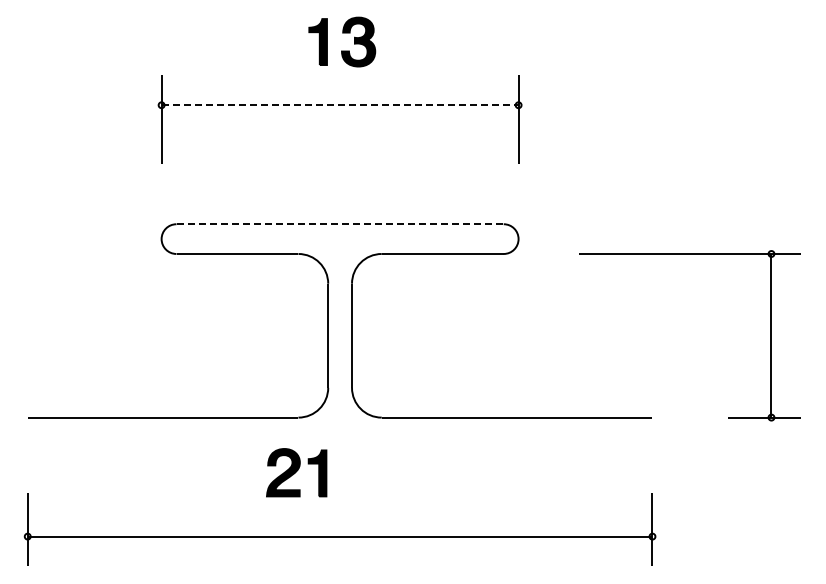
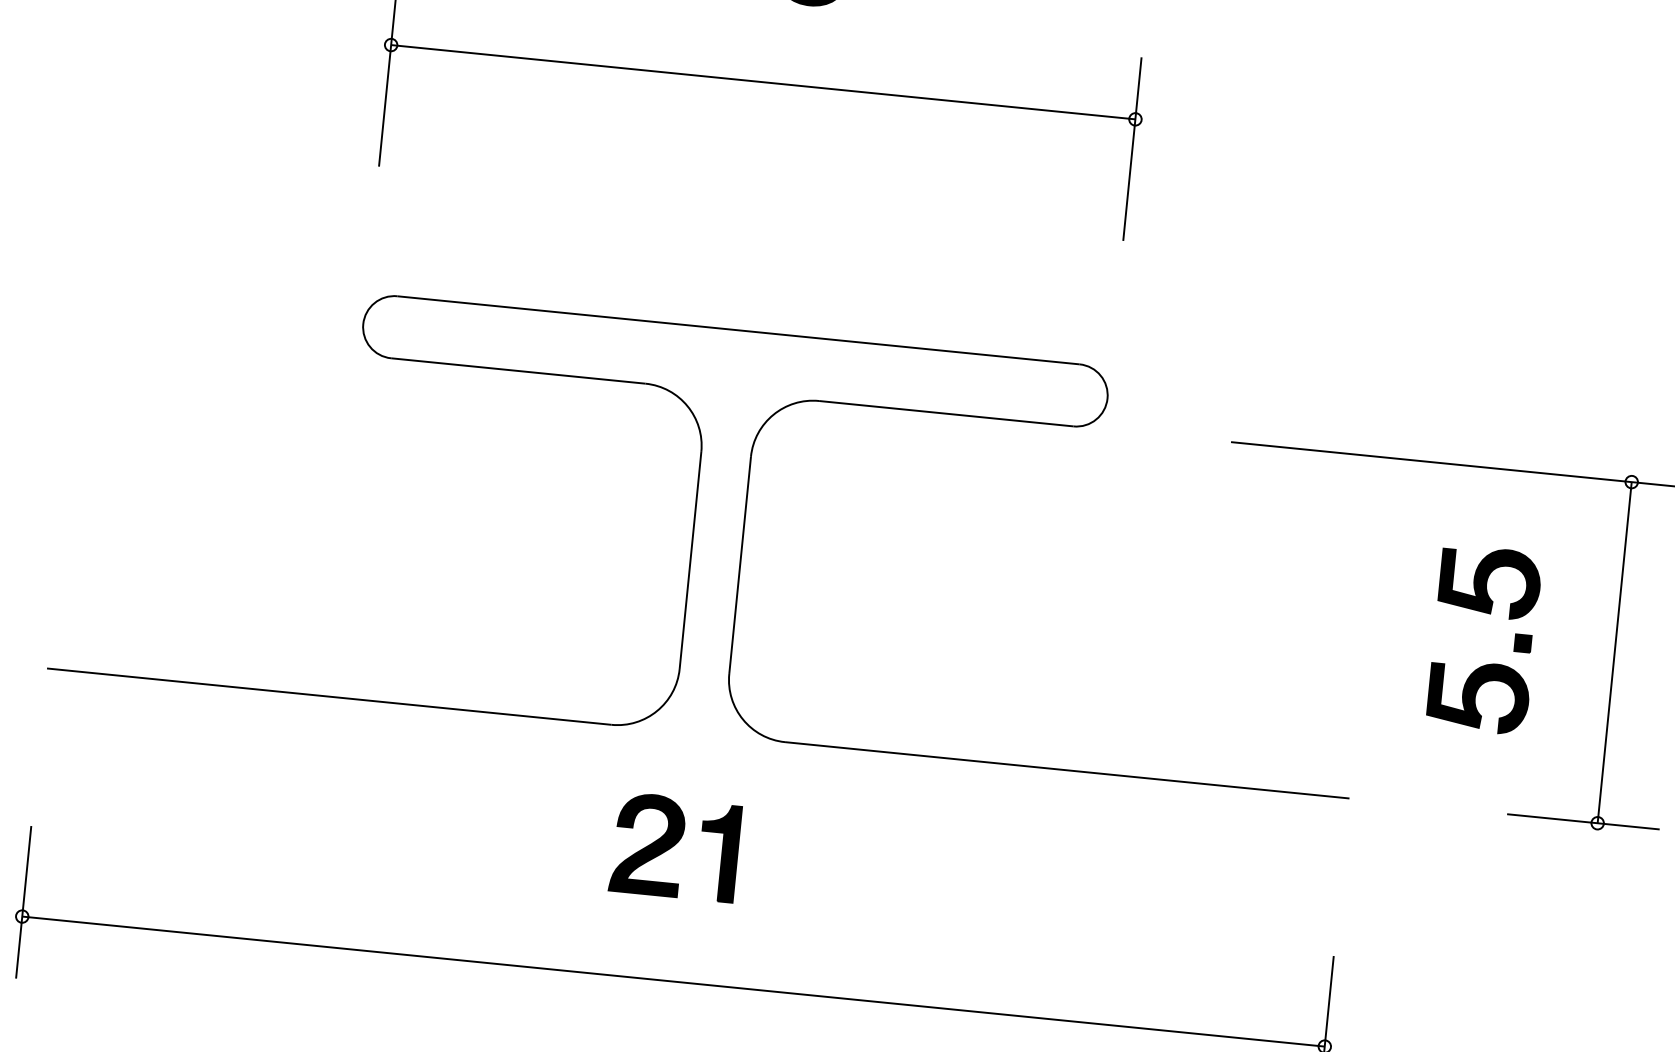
line: (340, 105) -> (764, 82), dashed -> solid
line: (340, 224) -> (739, 330), dashed -> solid
part: (711, 346) -> (1487, 662), added
part: (296, 472) -> (675, 846), moved

